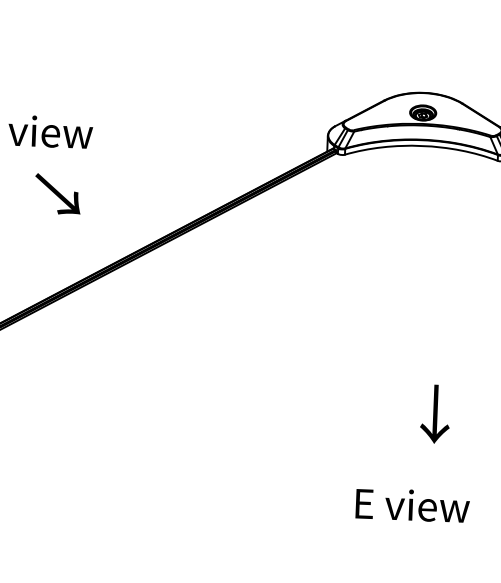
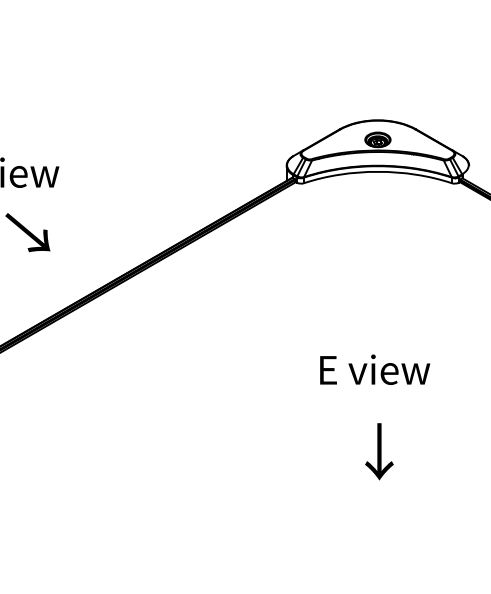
text: (435, 413) -> (379, 451), moved
text: (413, 505) -> (375, 369), moved

